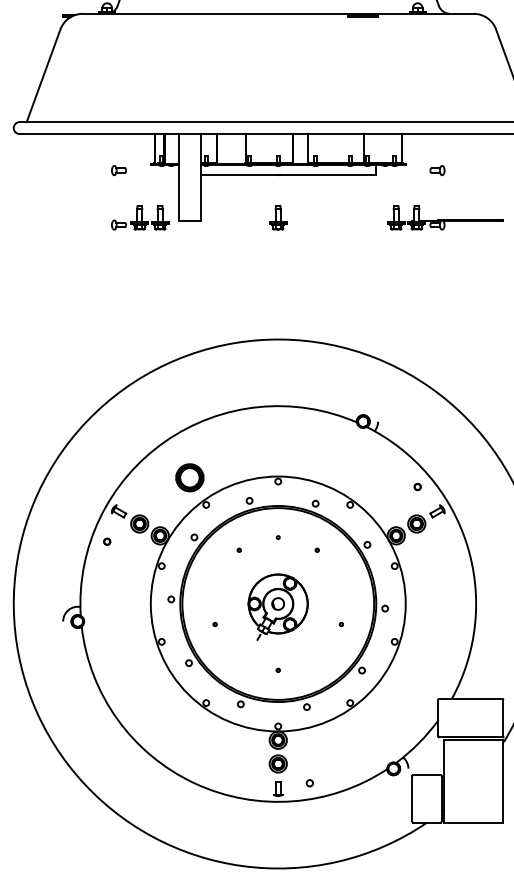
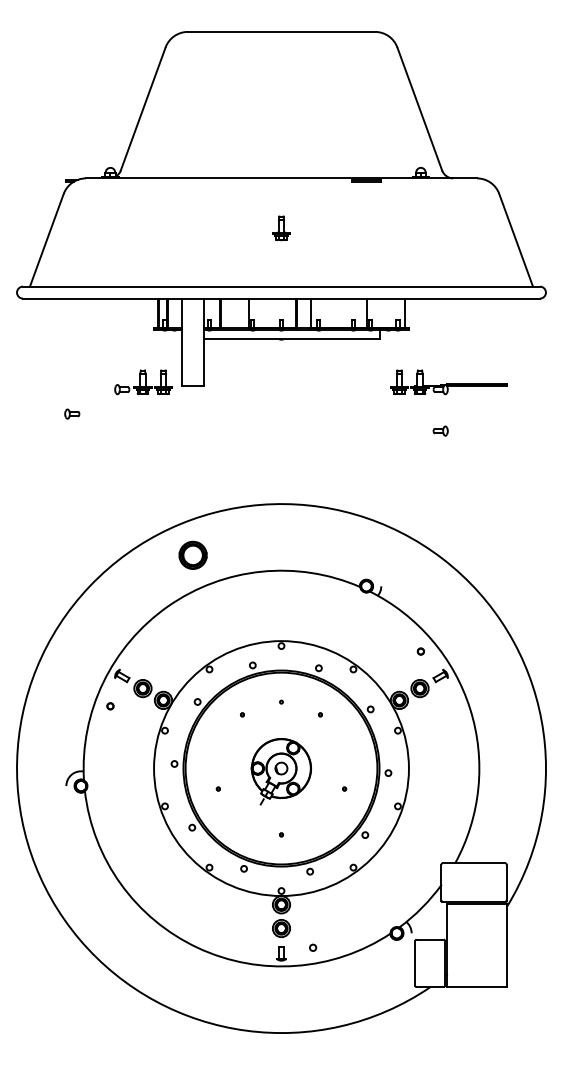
part: (119, 169) -> (72, 413), moved
part: (437, 169) -> (440, 430), moved
part: (278, 217) -> (281, 228), moved
part: (189, 476) -> (192, 554), moved

